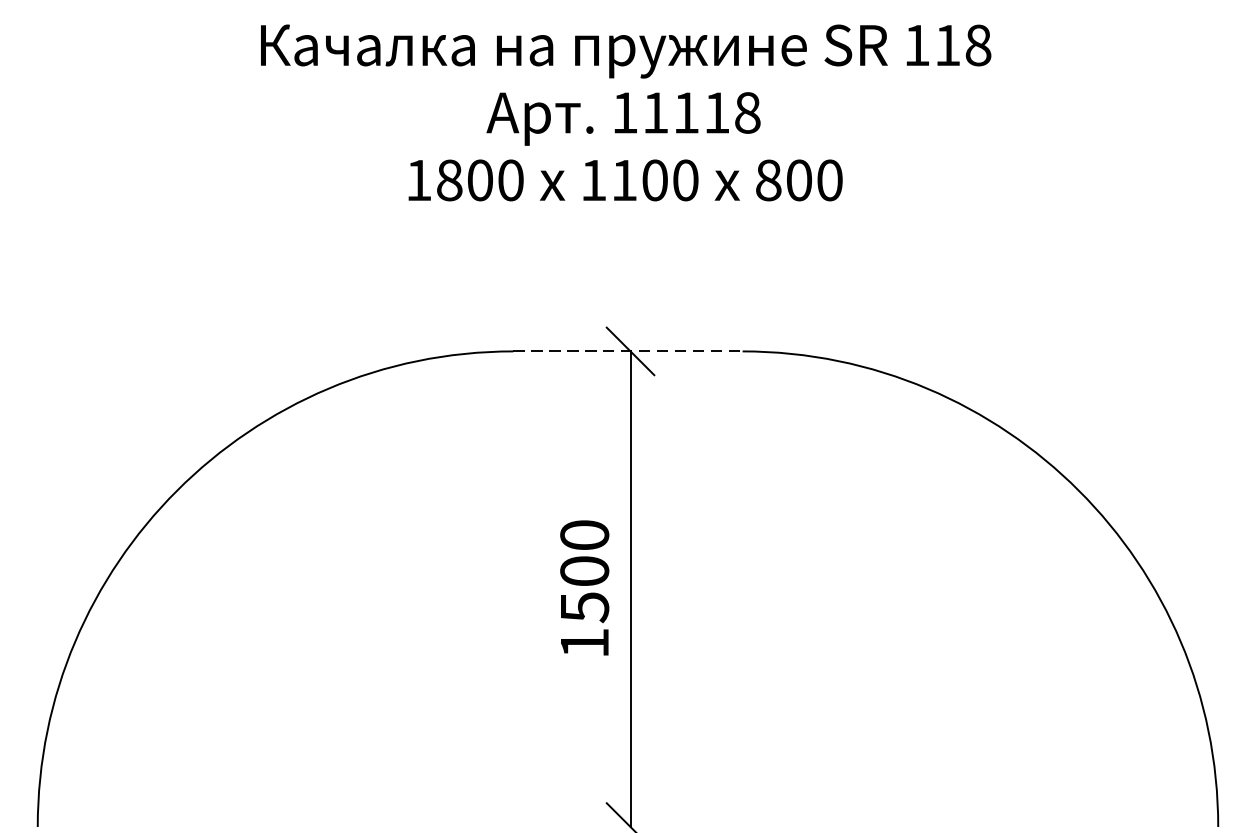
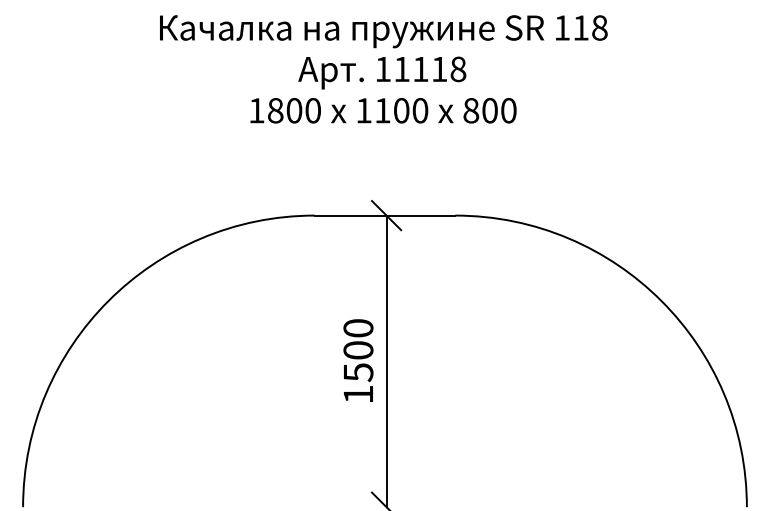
line: (628, 351) -> (385, 215), dashed -> solid

